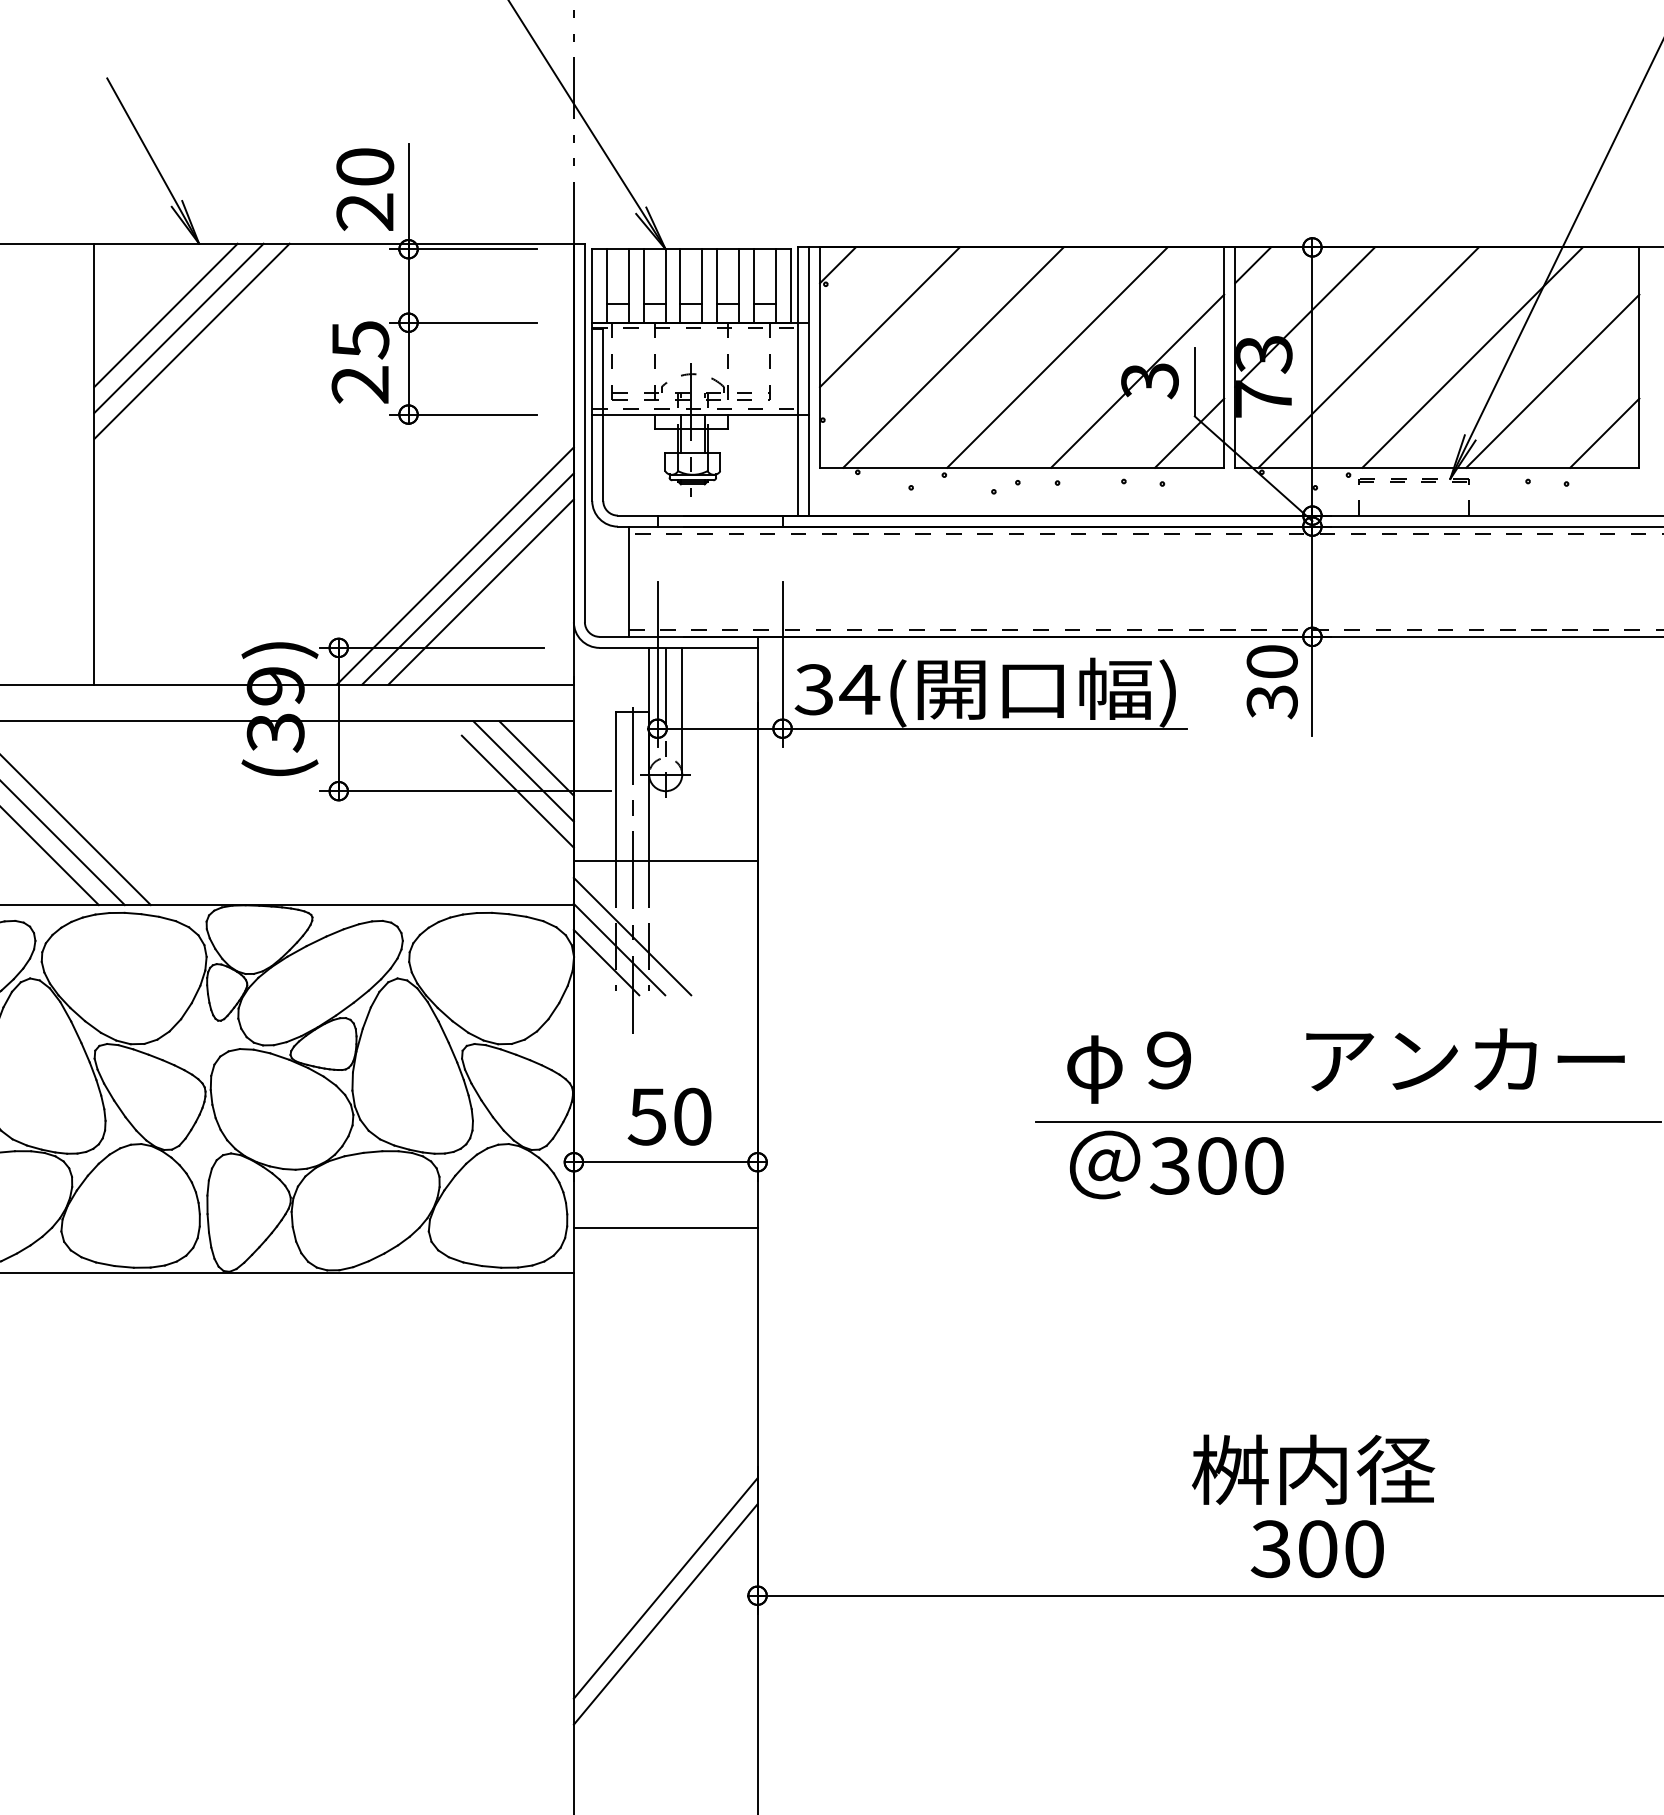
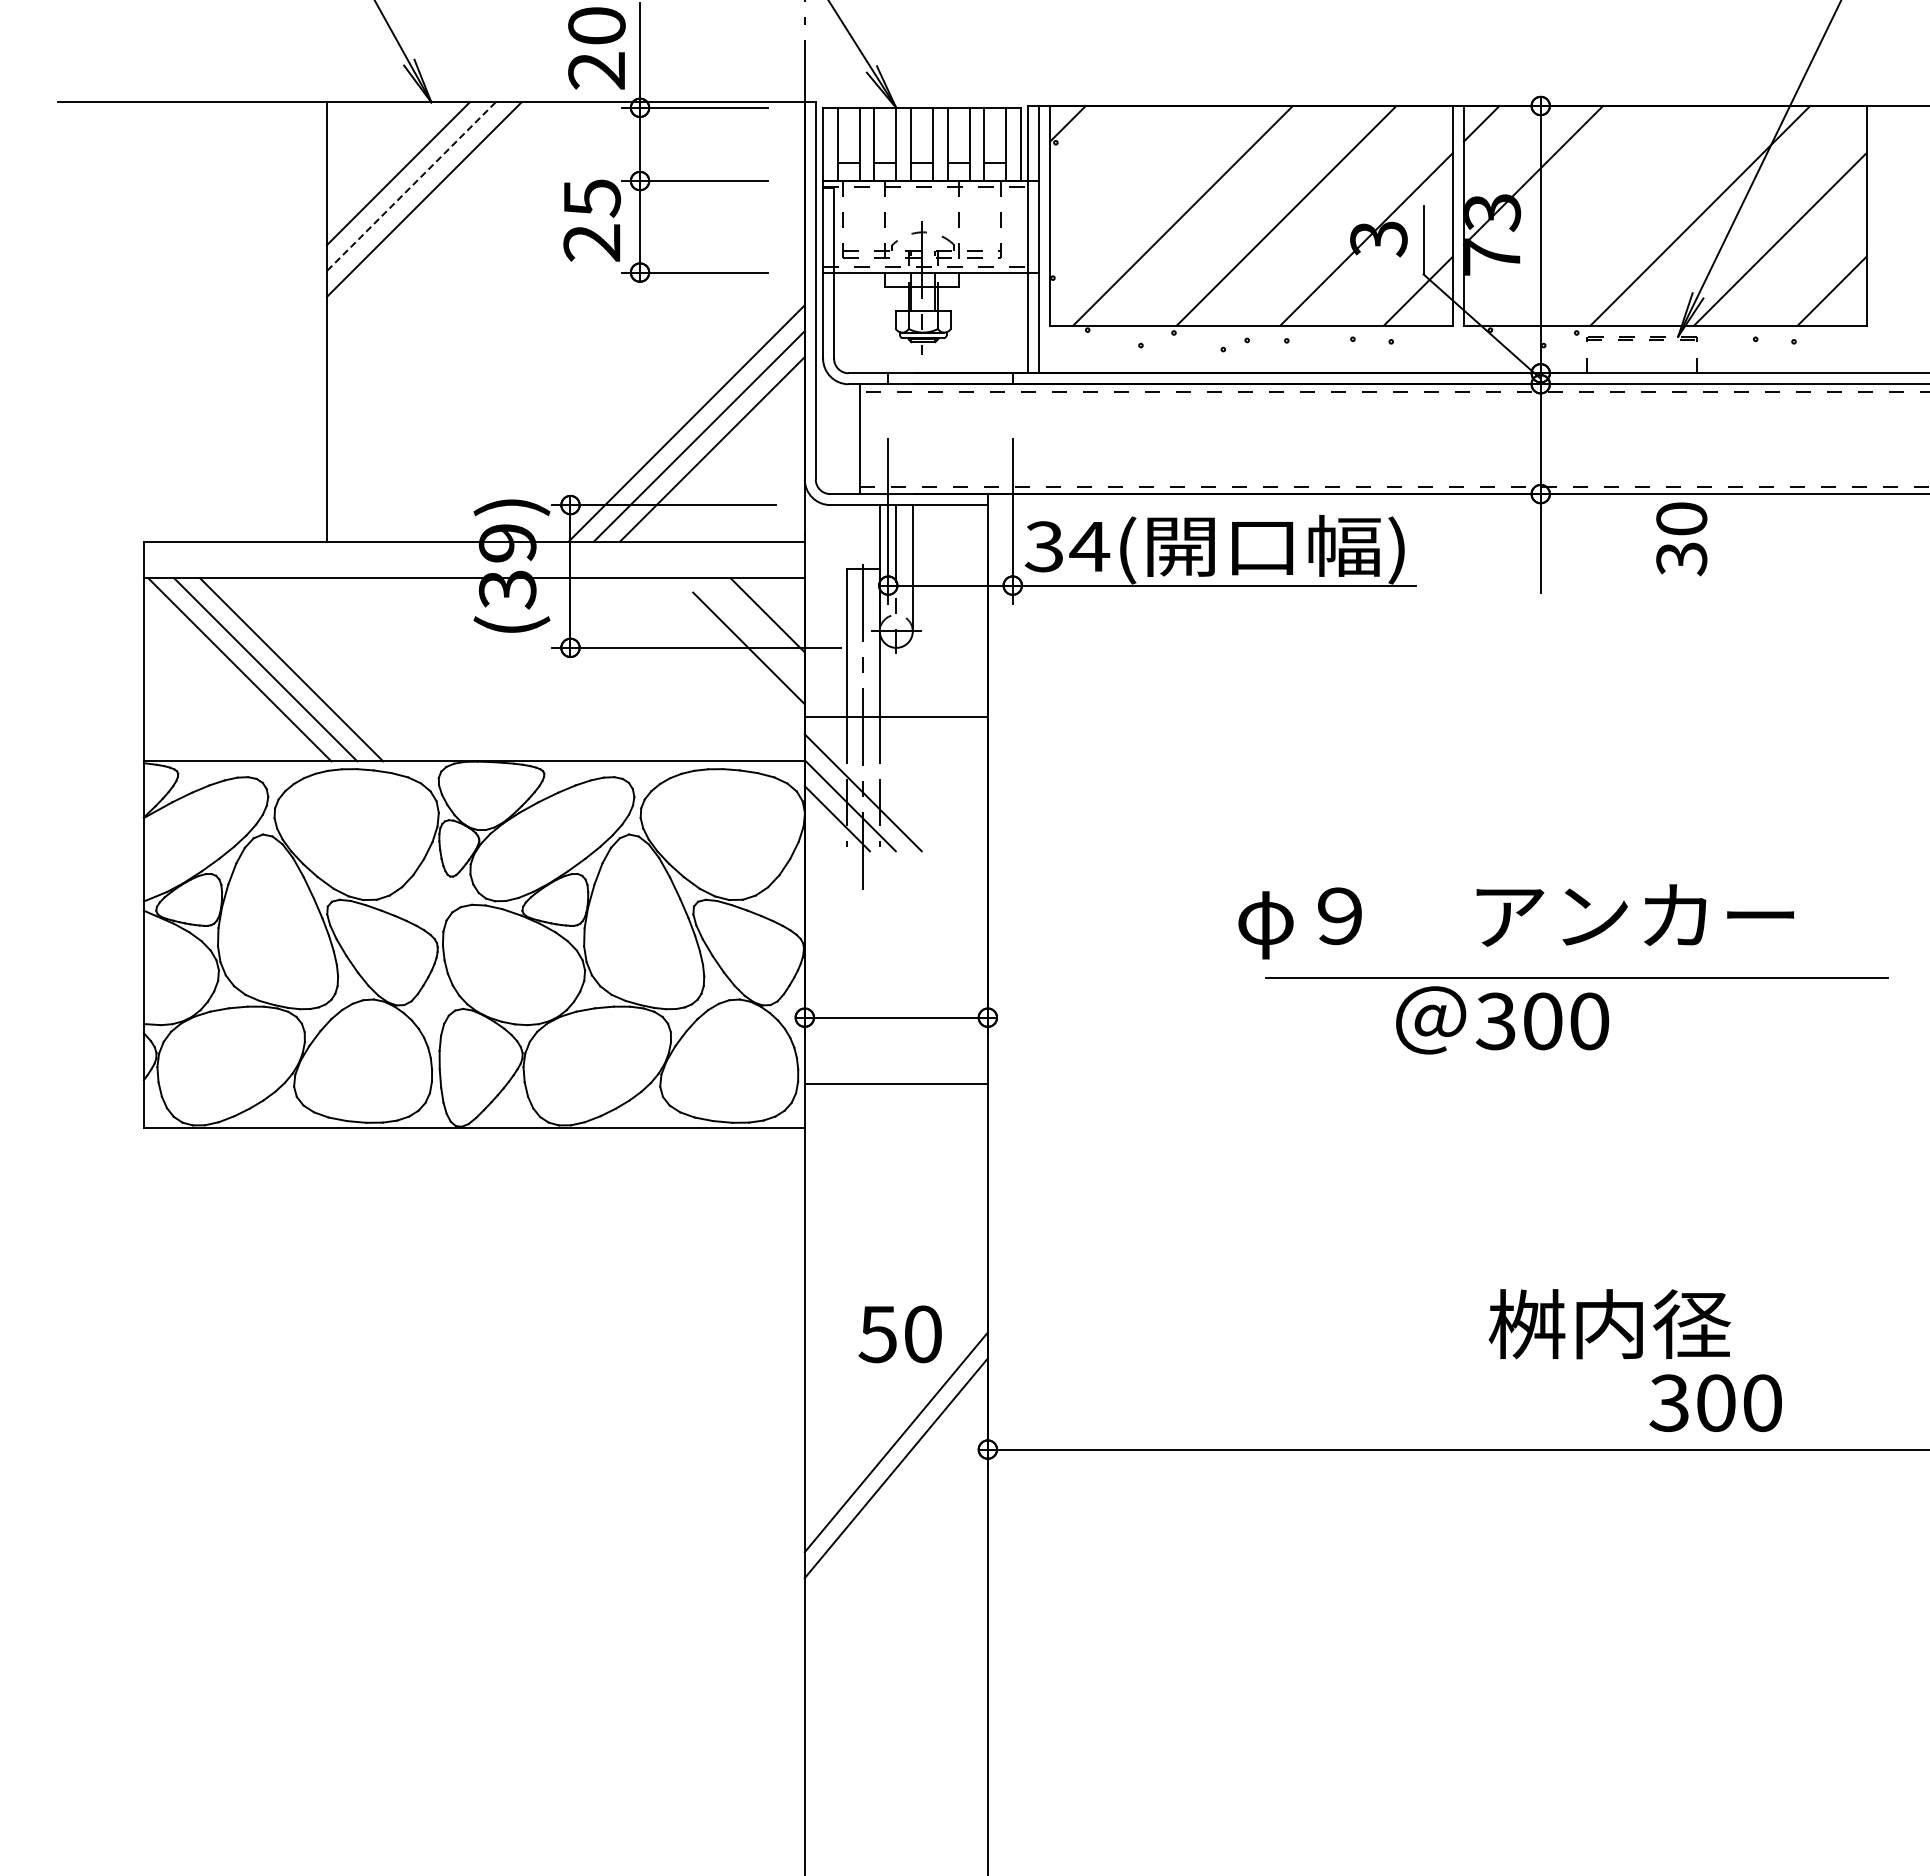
line: (889, 317) -> (1119, 175), removed
line: (178, 329) -> (410, 187), solid -> dashed
line: (1368, 357) -> (1596, 215), removed
text: (1272, 682) -> (1681, 539), moved
line: (523, 771) -> (754, 628), removed
text: (1345, 1065) -> (1515, 921), moved
text: (668, 1116) -> (899, 1334), moved
text: (1176, 1165) -> (1502, 1020), moved
text: (1313, 1470) -> (1609, 1324), moved
text: (1317, 1548) -> (1715, 1402), moved

